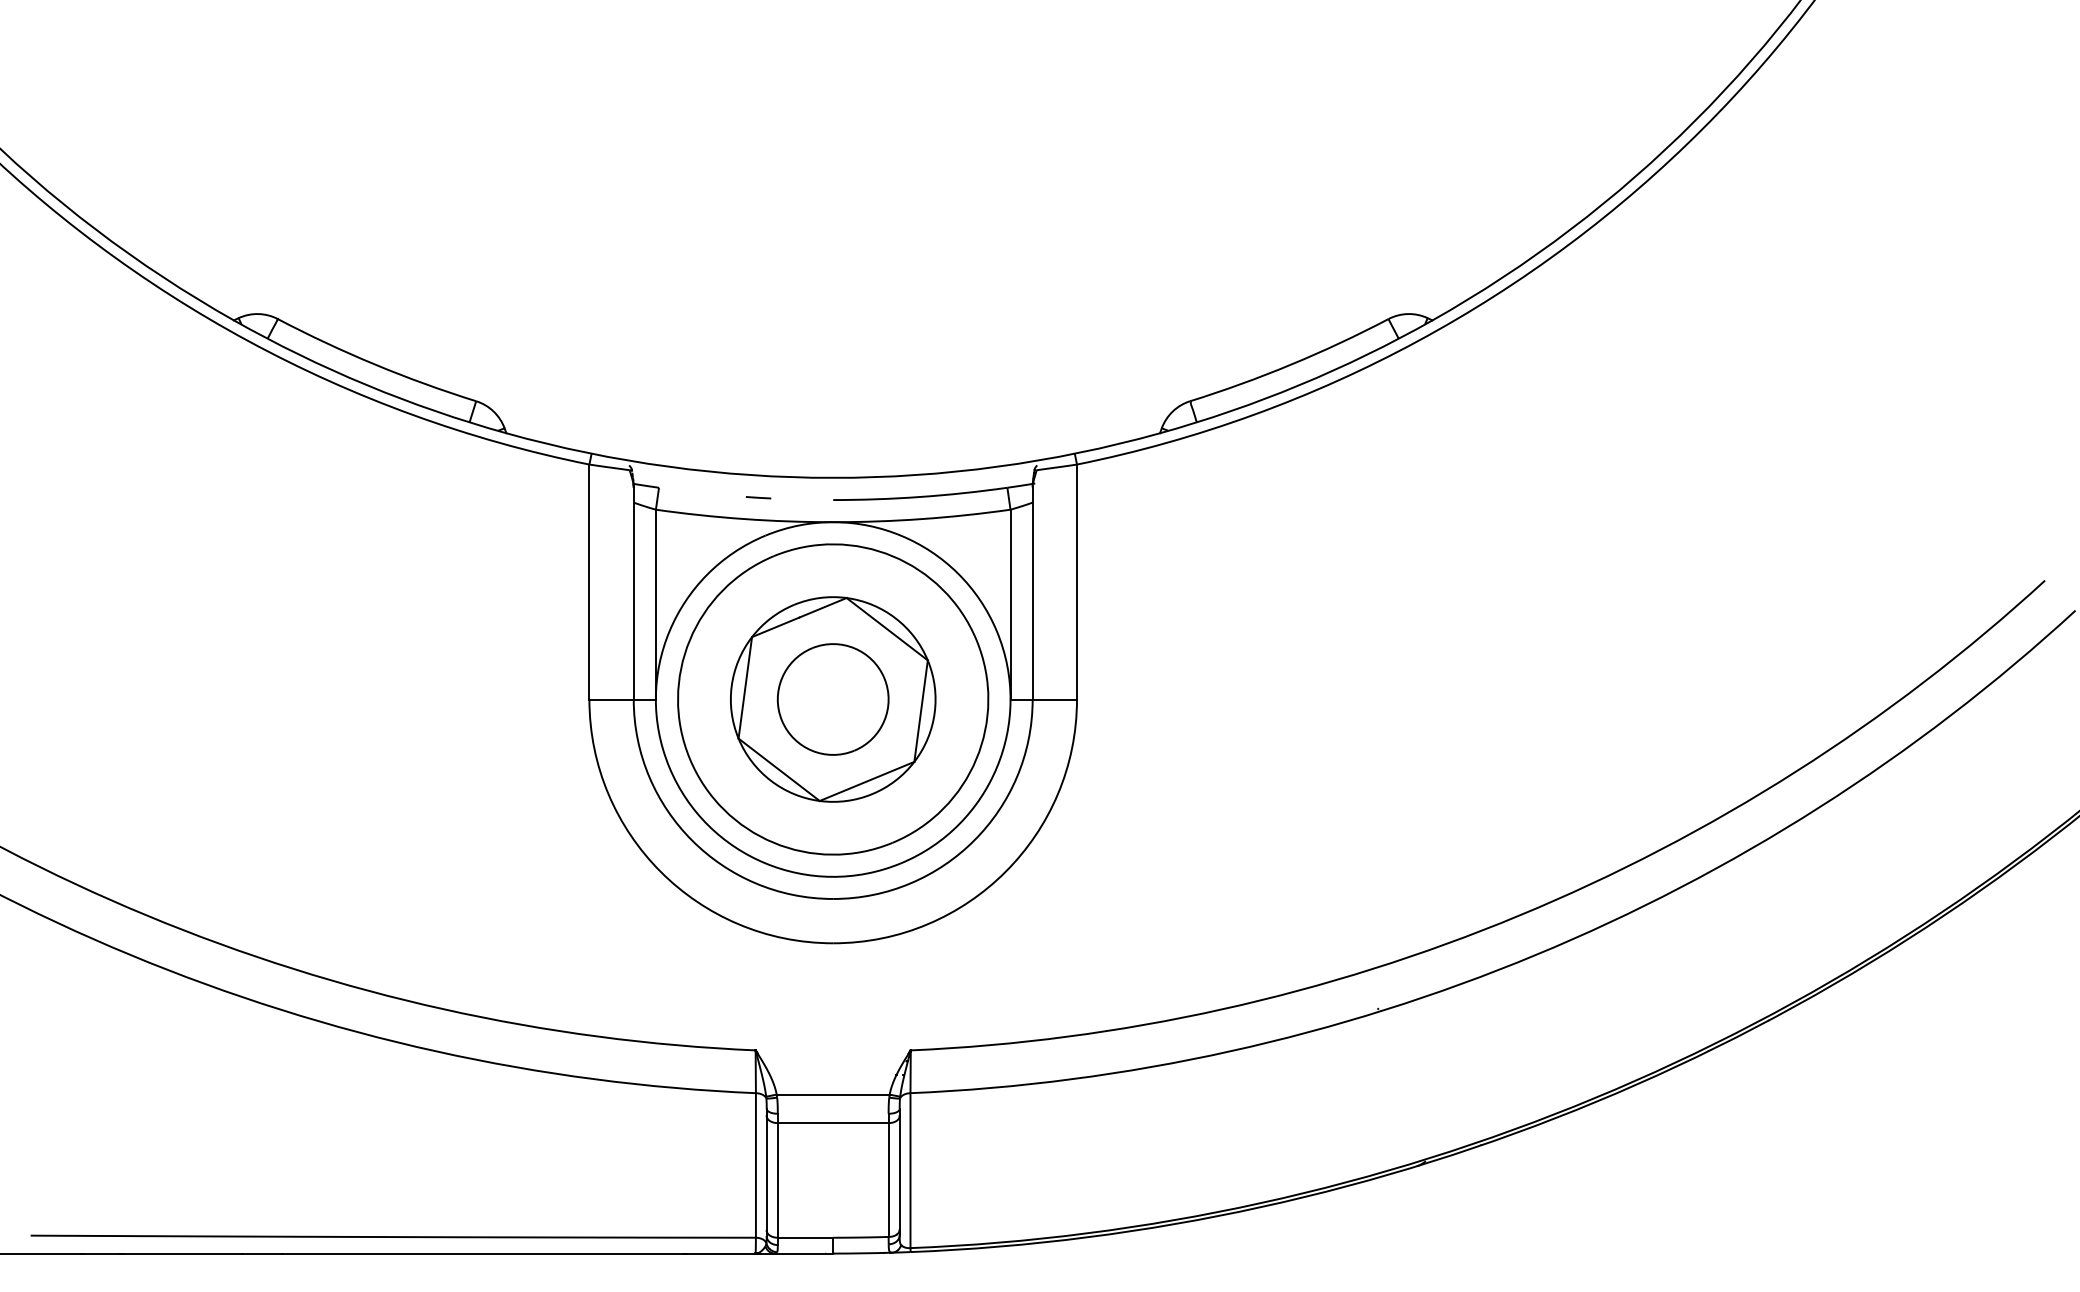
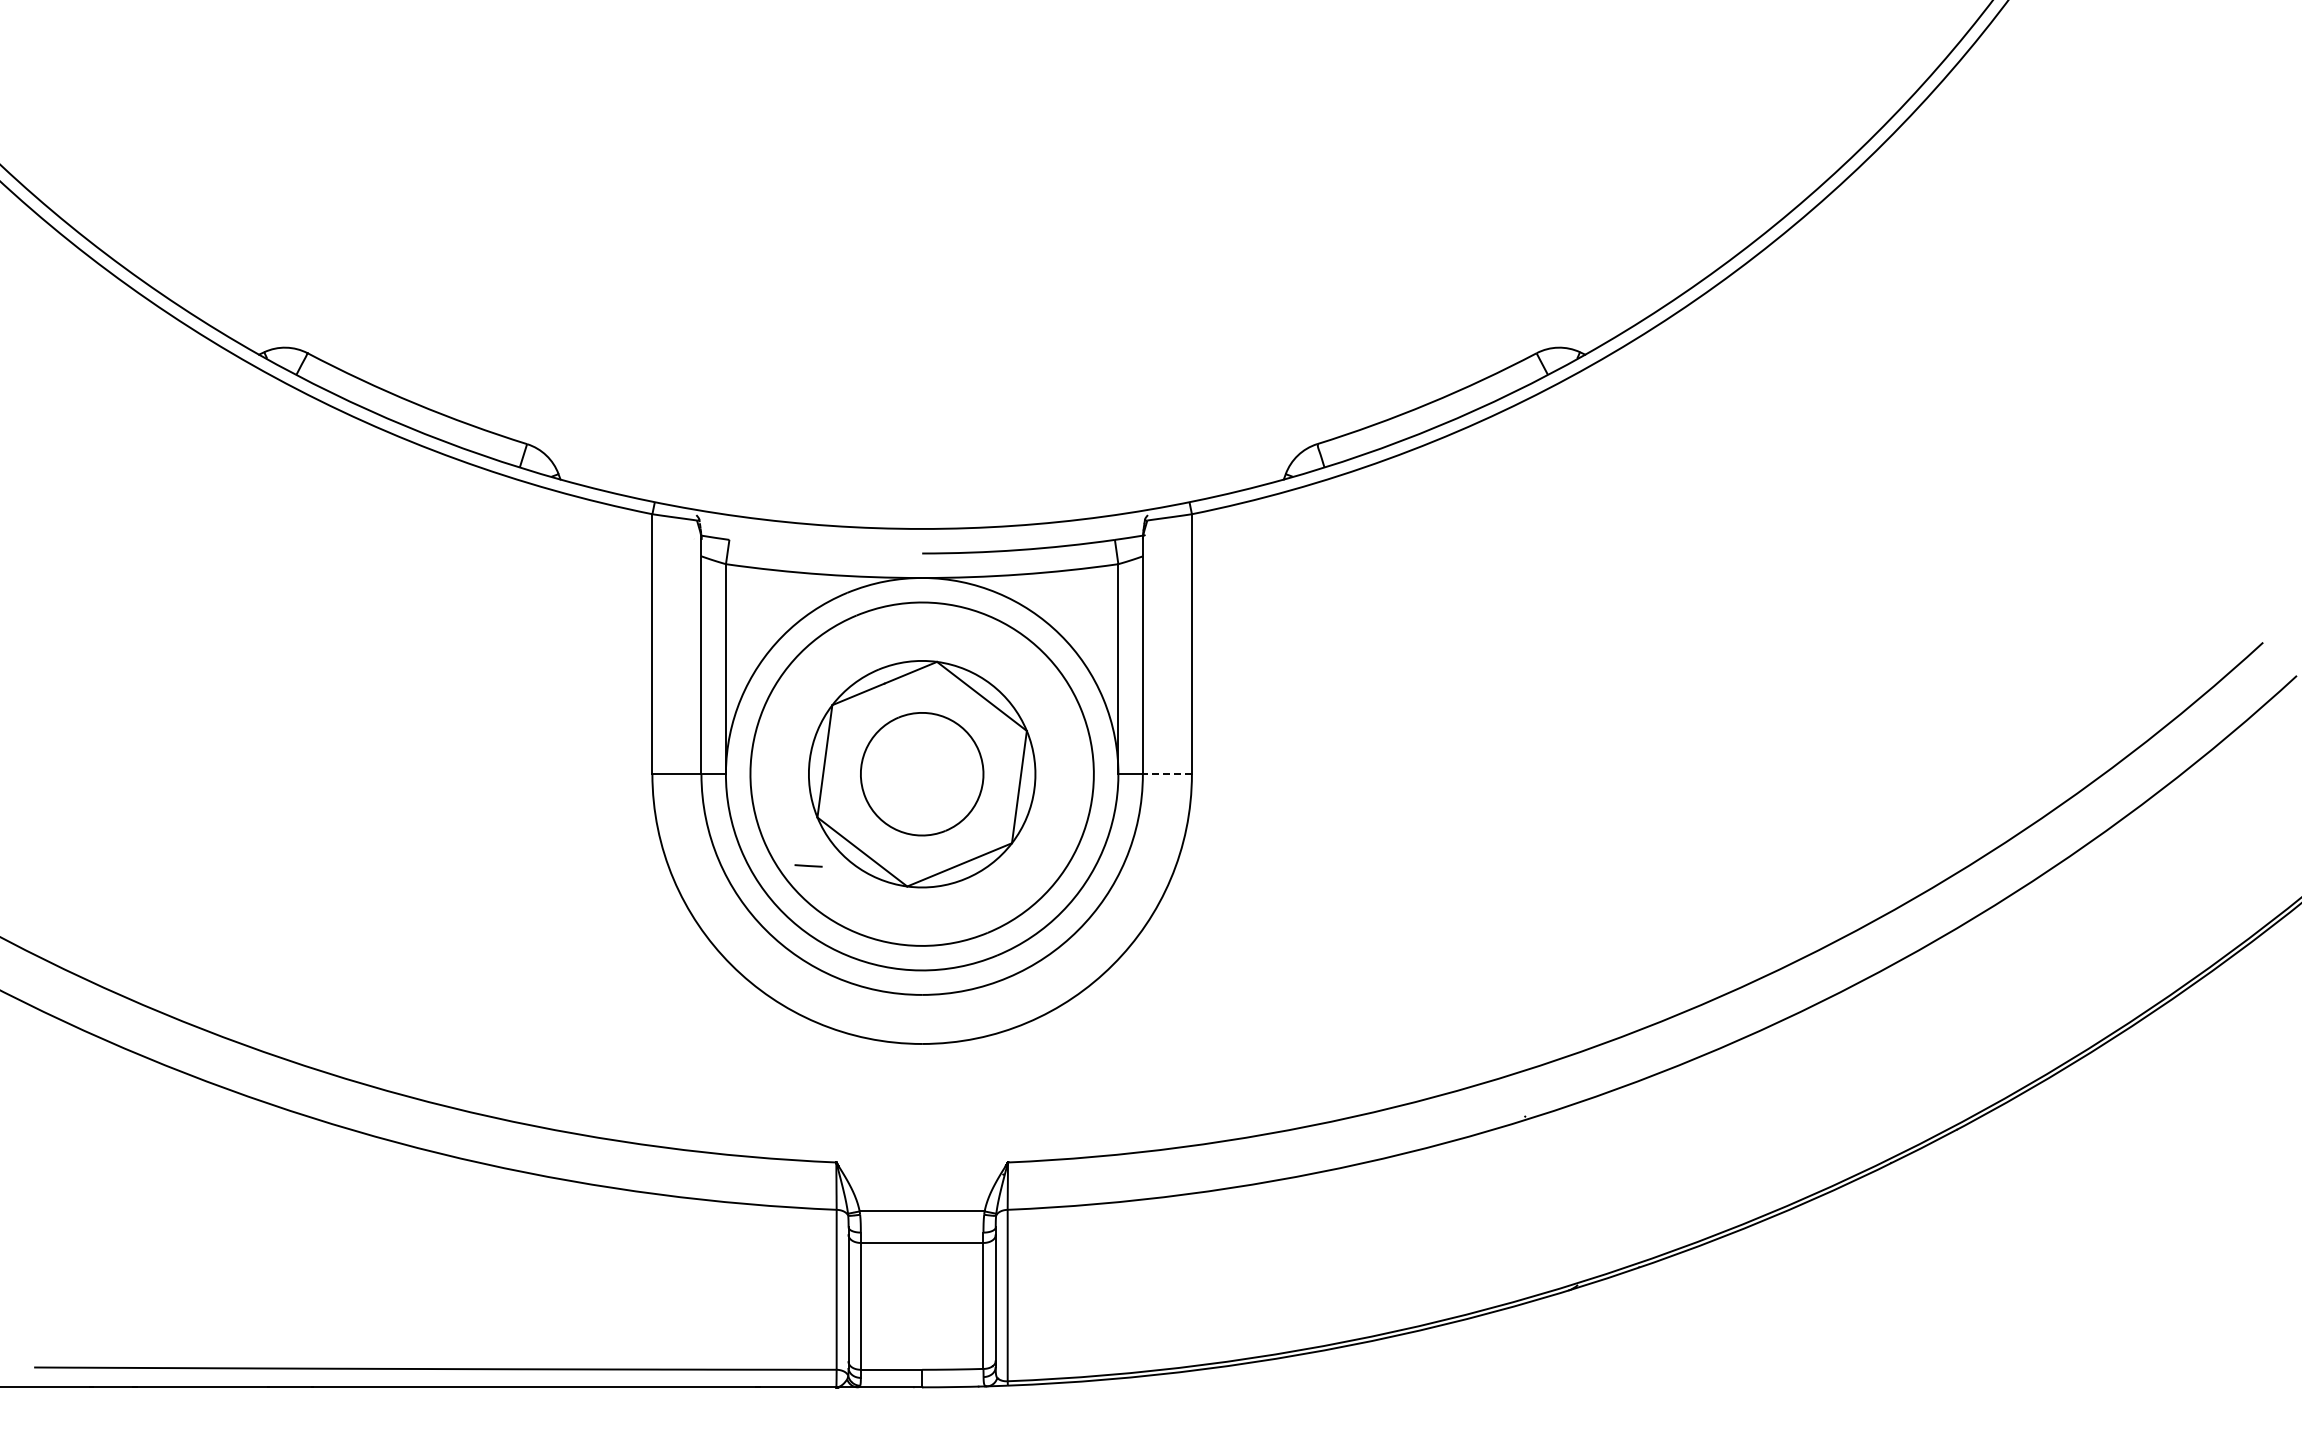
line: (758, 497) -> (808, 865), moved
line: (1054, 699) -> (1167, 774), solid -> dashed

